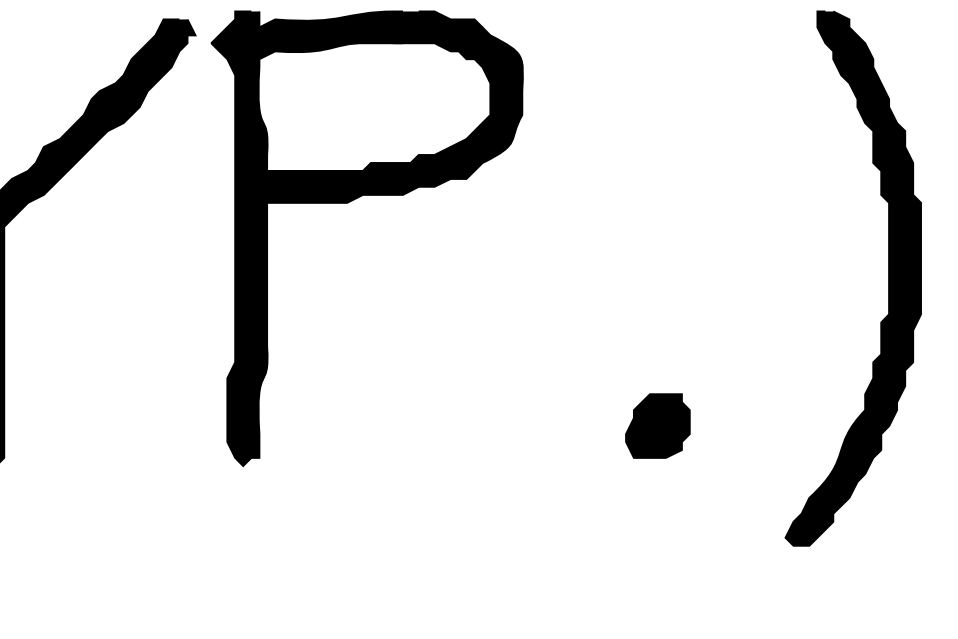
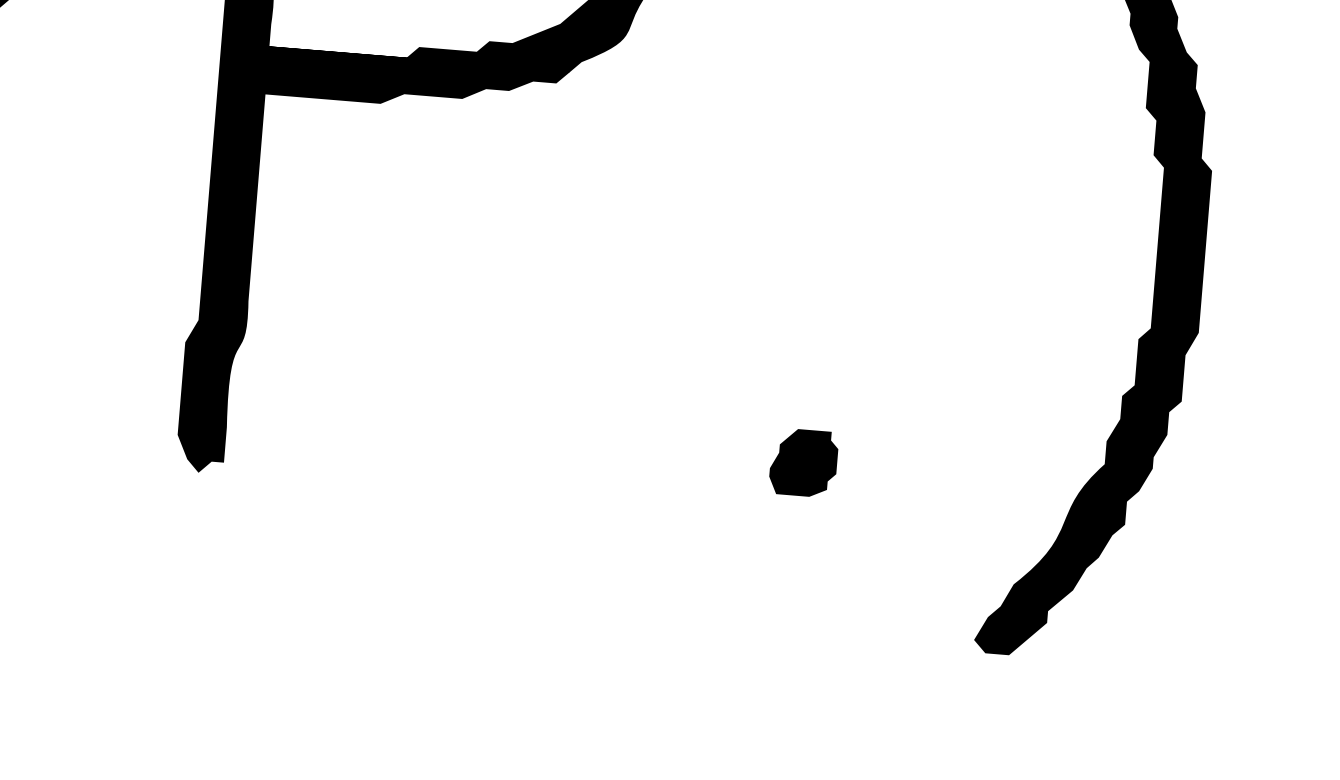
part: (657, 425) -> (803, 462), size x0.7

